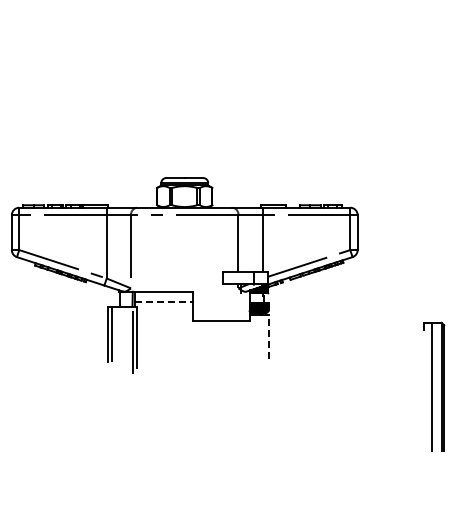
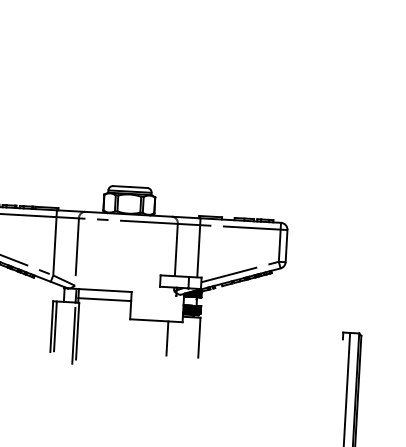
line: (164, 301) -> (105, 299), dashed -> solid
line: (268, 337) -> (199, 338), dashed -> solid
line: (234, 339) -> (167, 338), added

